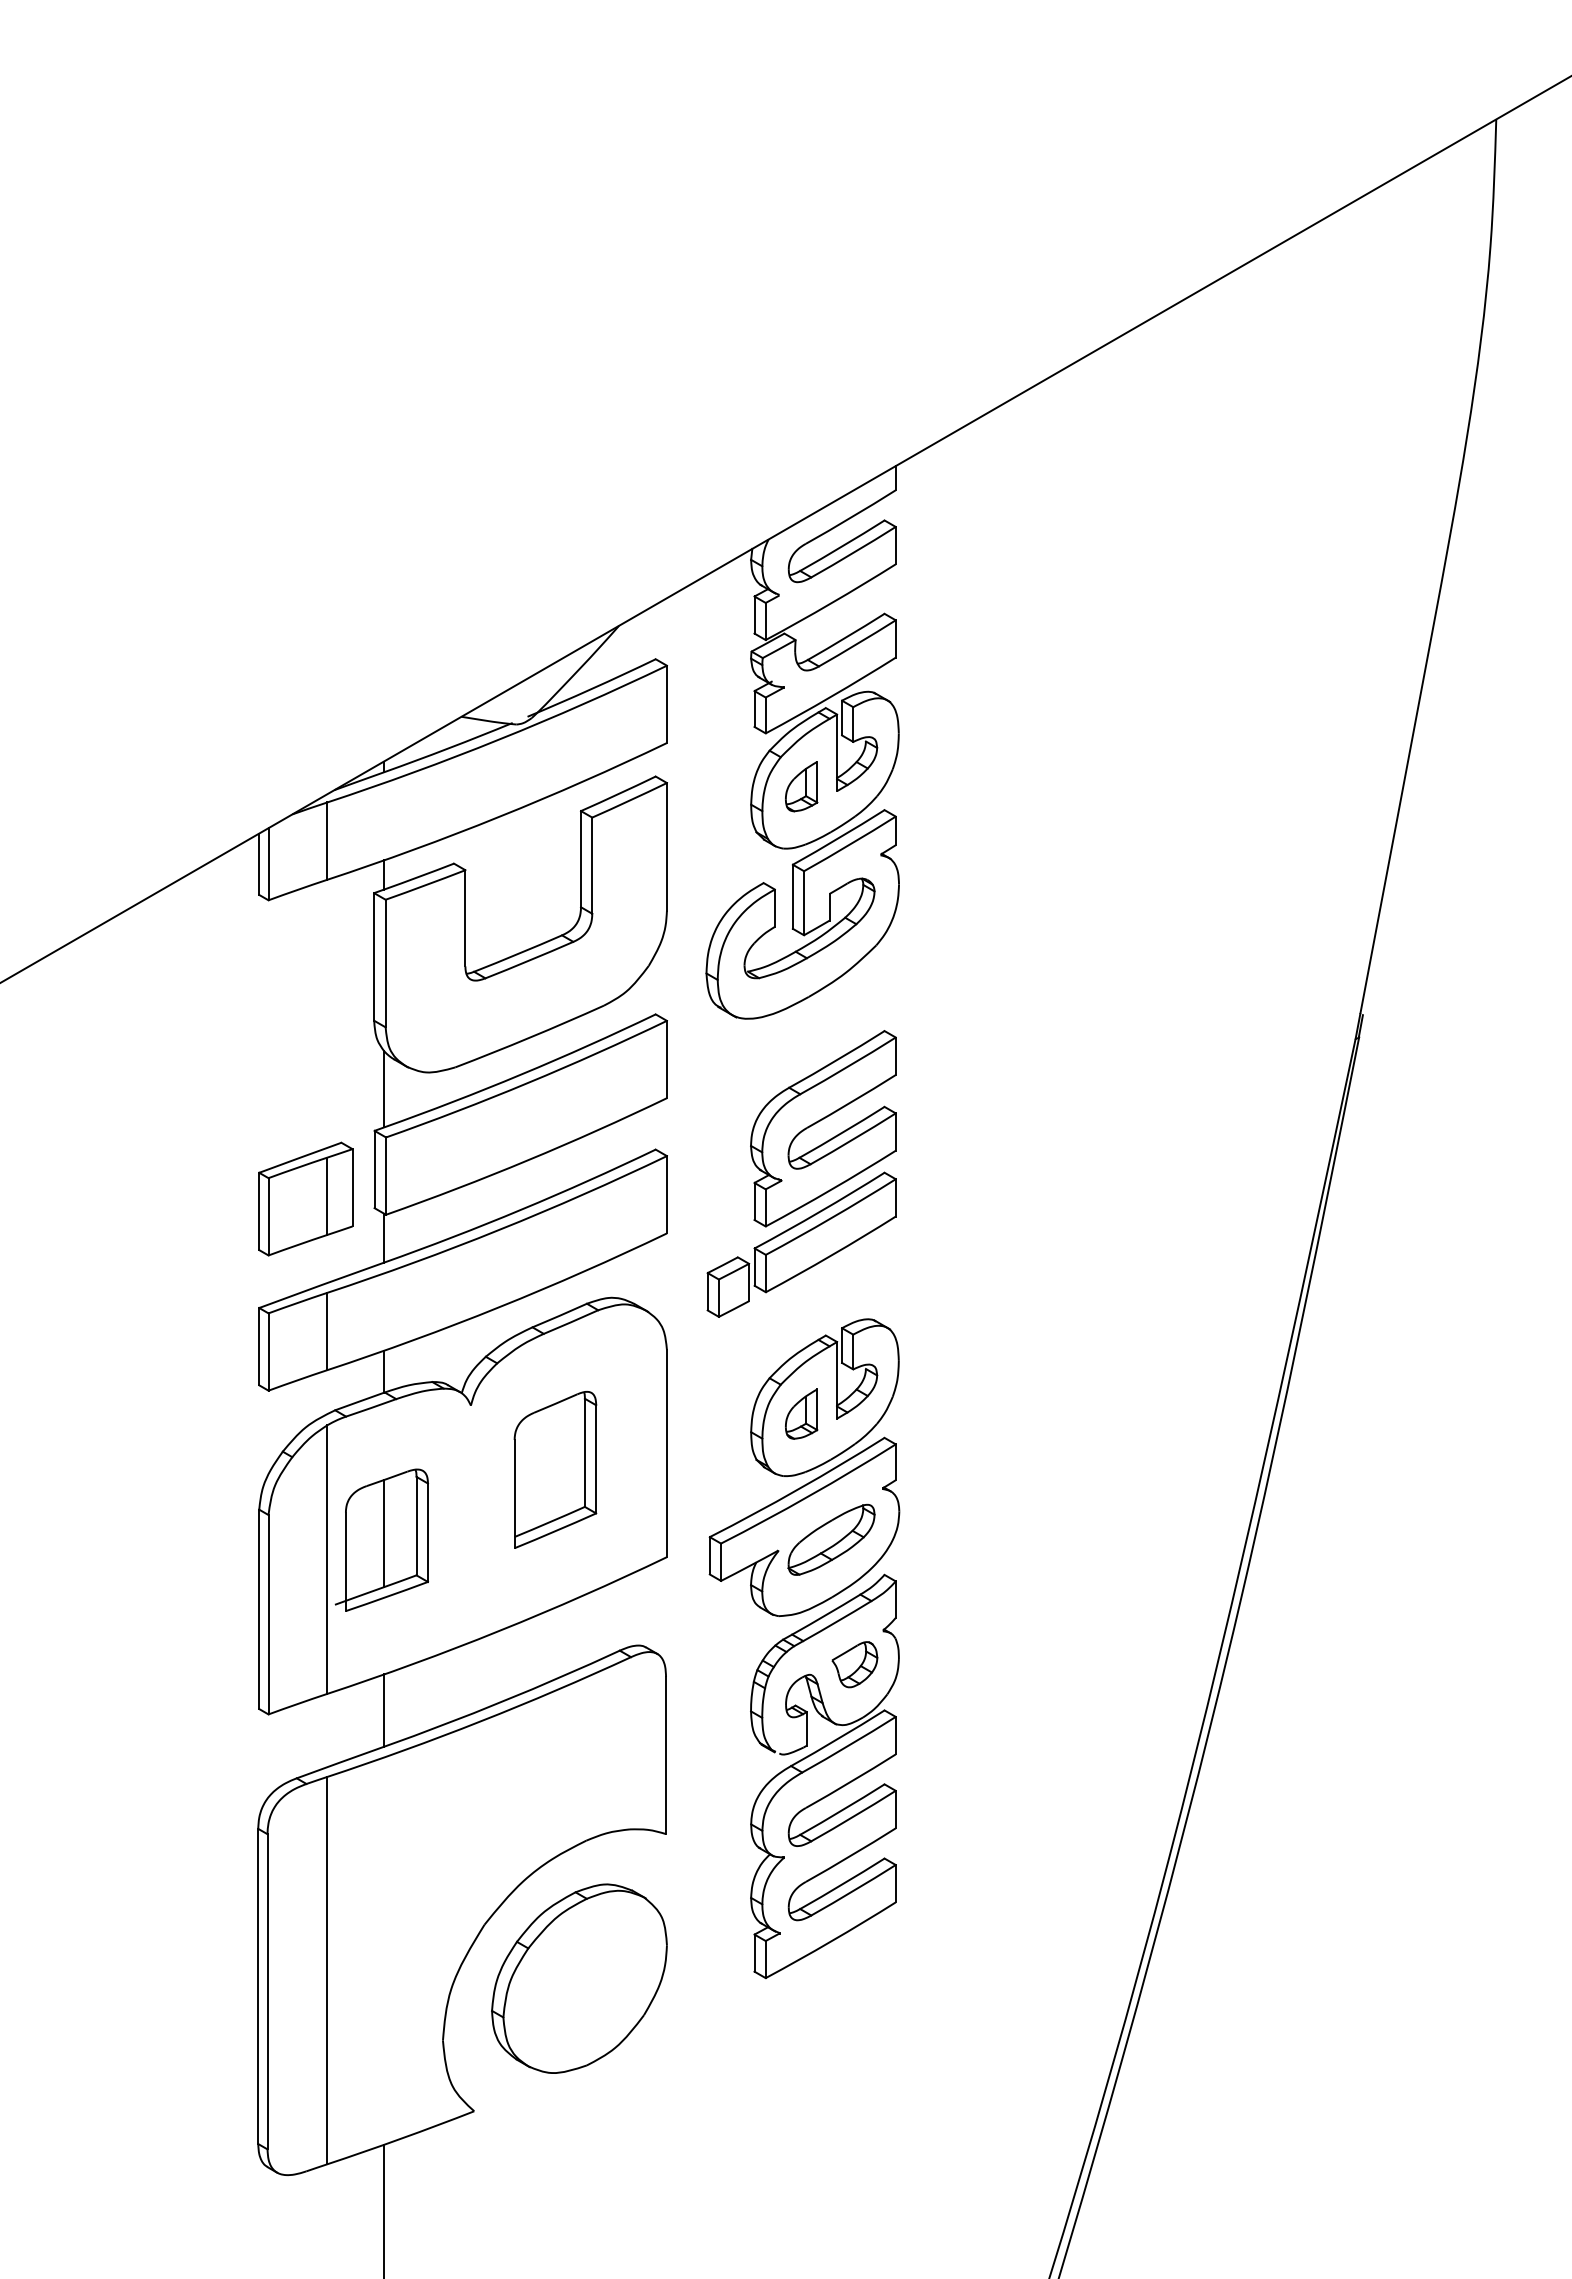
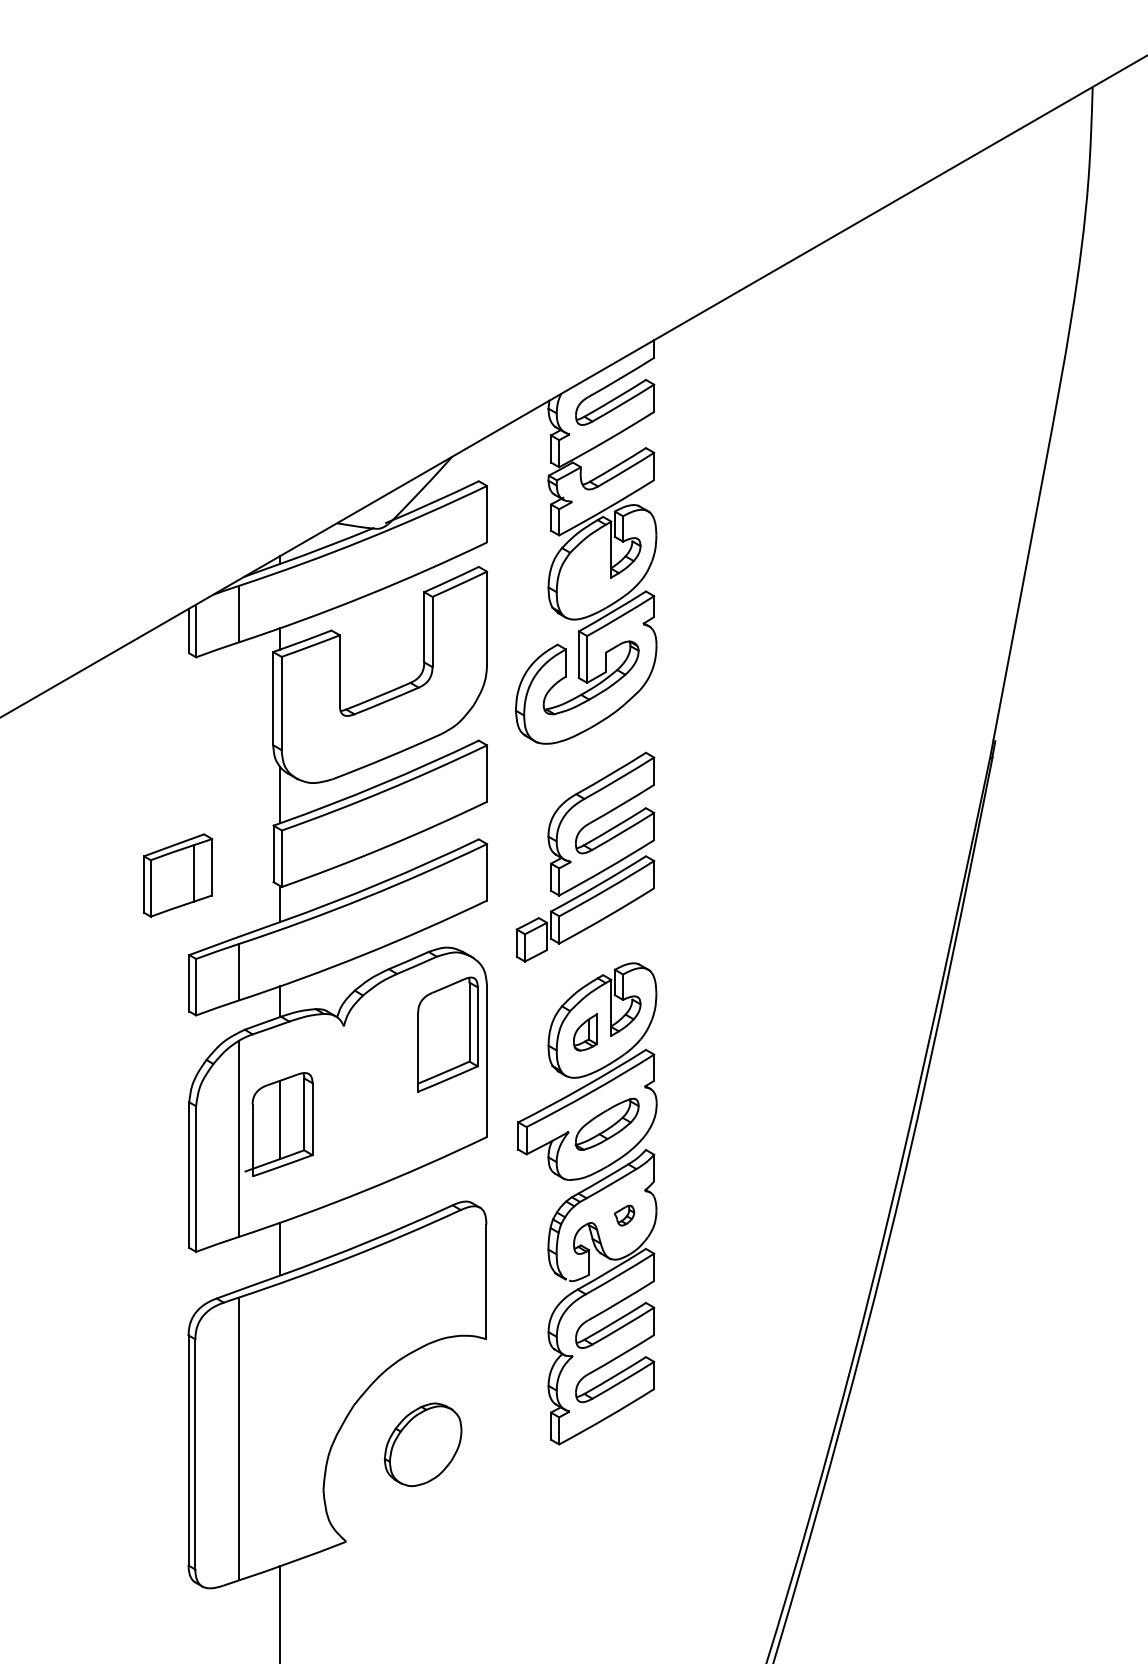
part: (801, 786) -> (585, 574), removed
part: (305, 1198) -> (177, 875), moved
part: (555, 1469) -> (448, 1034), moved
part: (854, 1664) -> (624, 1215), size x0.6
part: (579, 1978) -> (423, 1444), size x0.6

